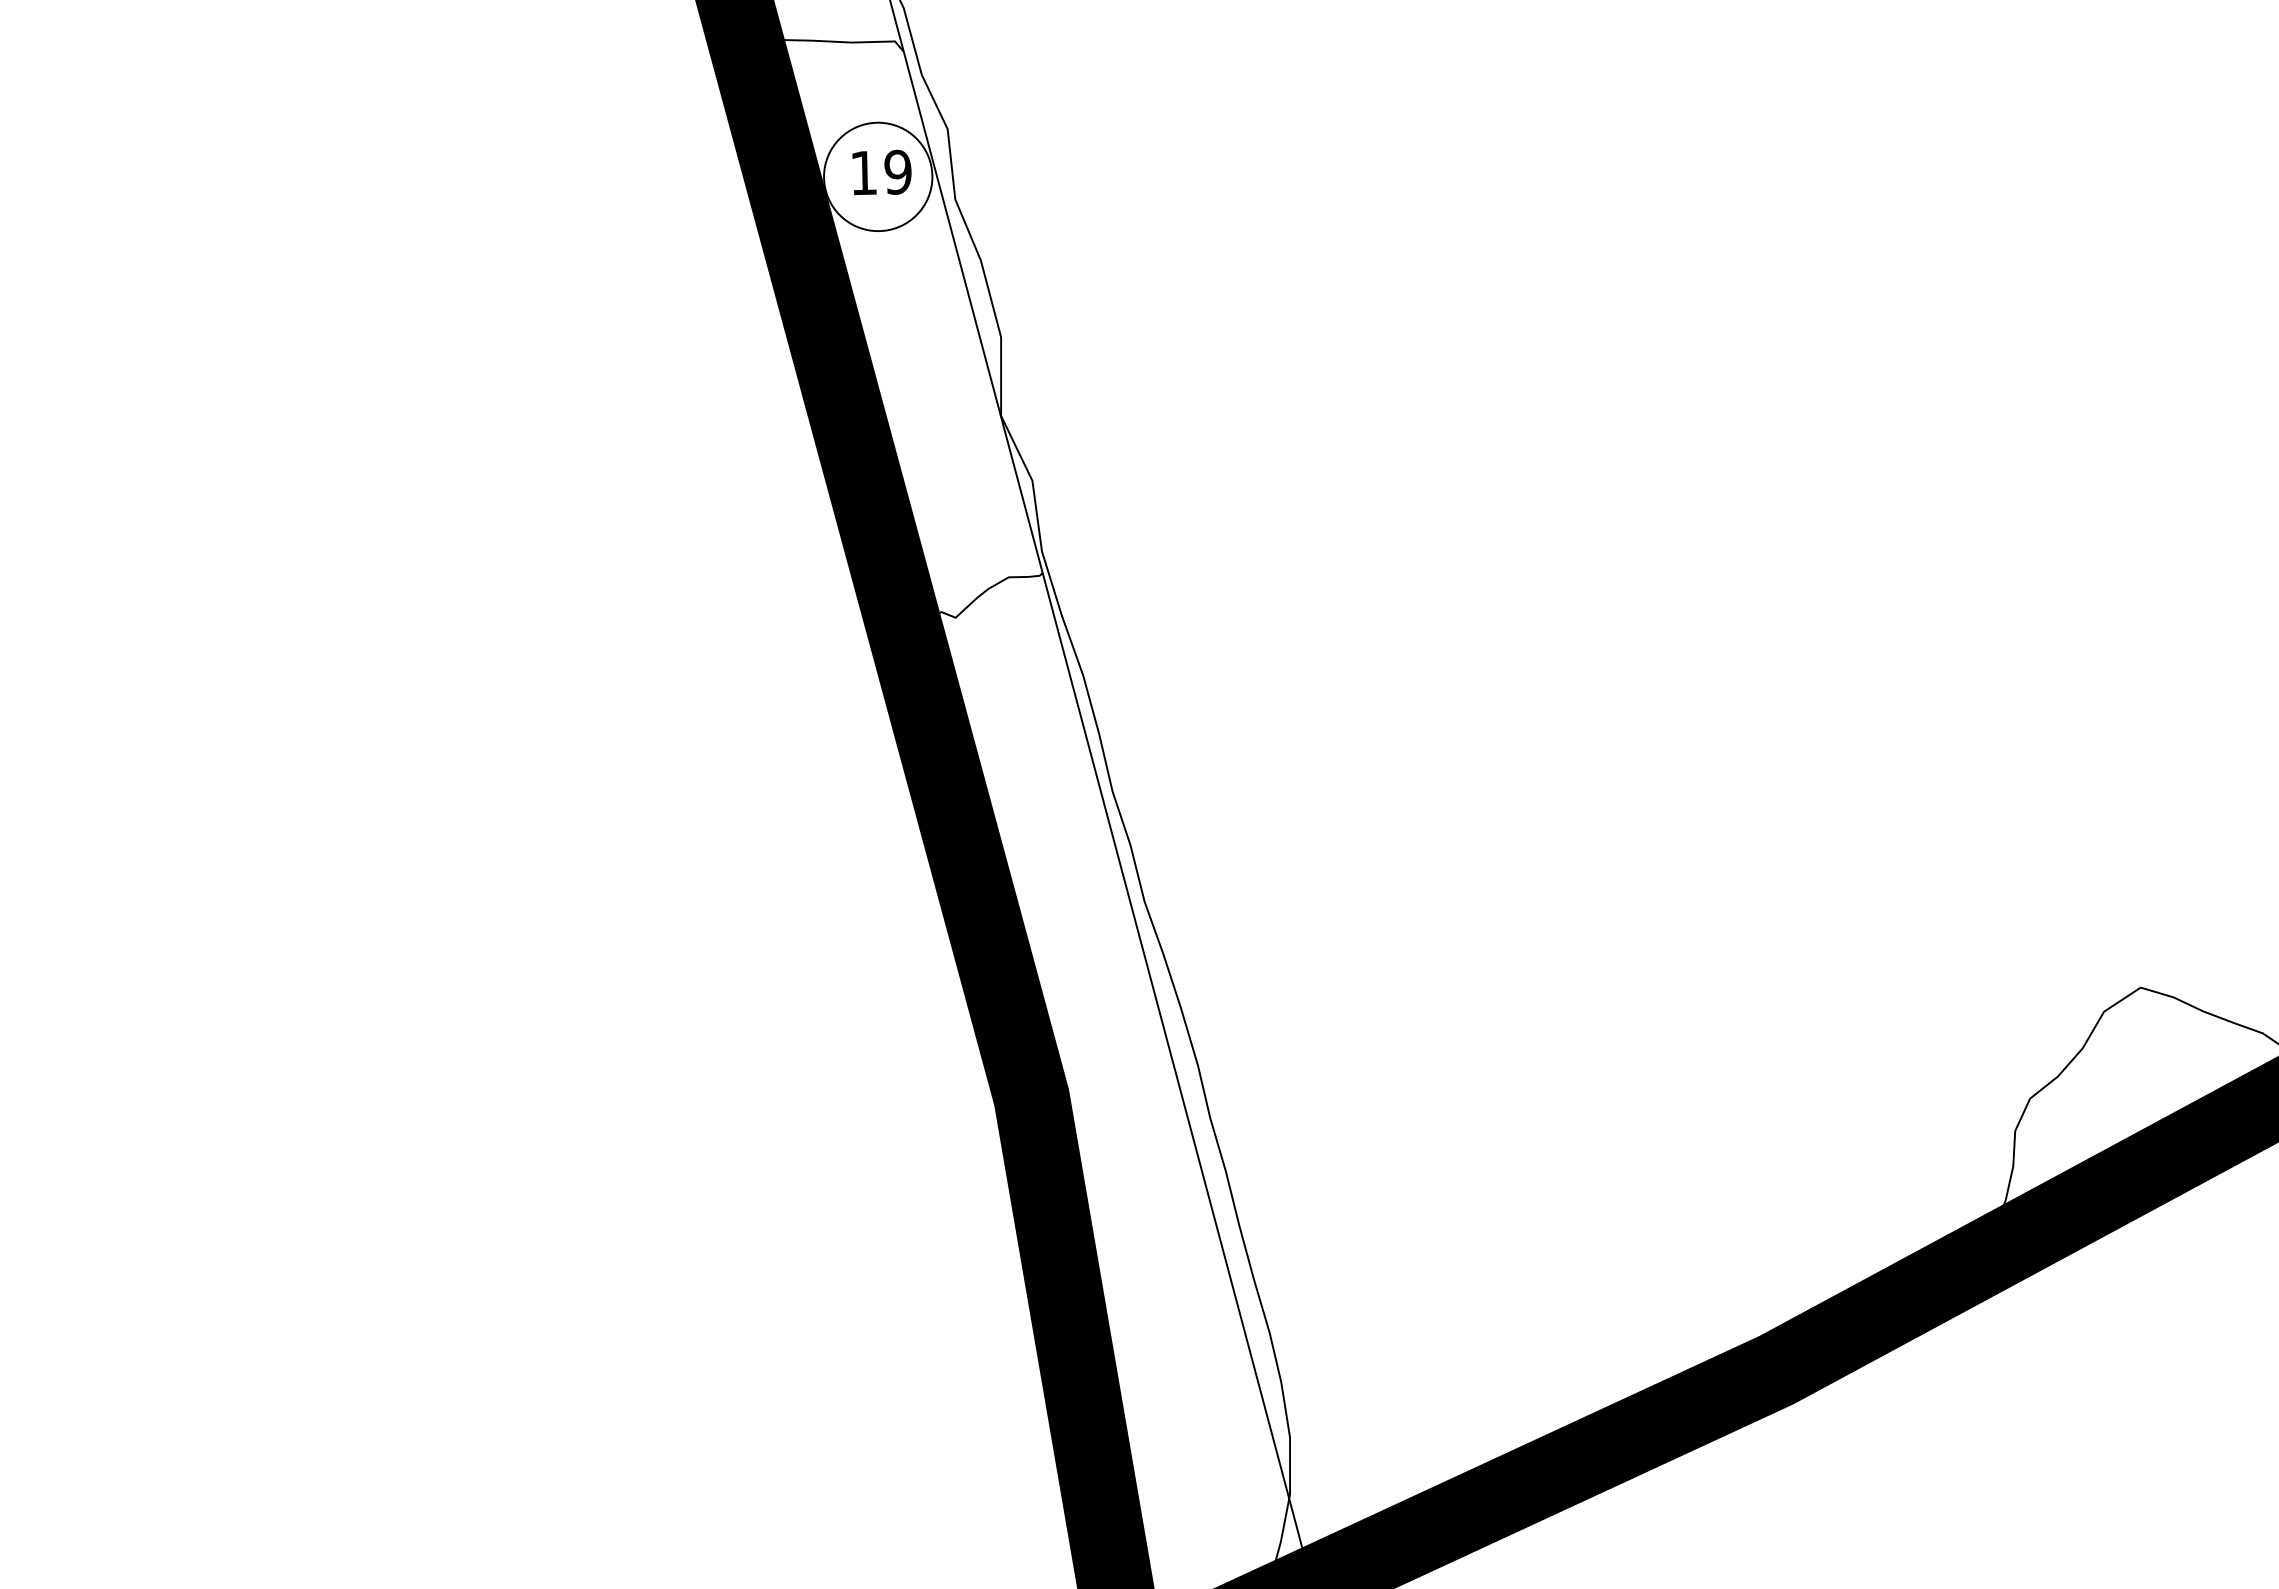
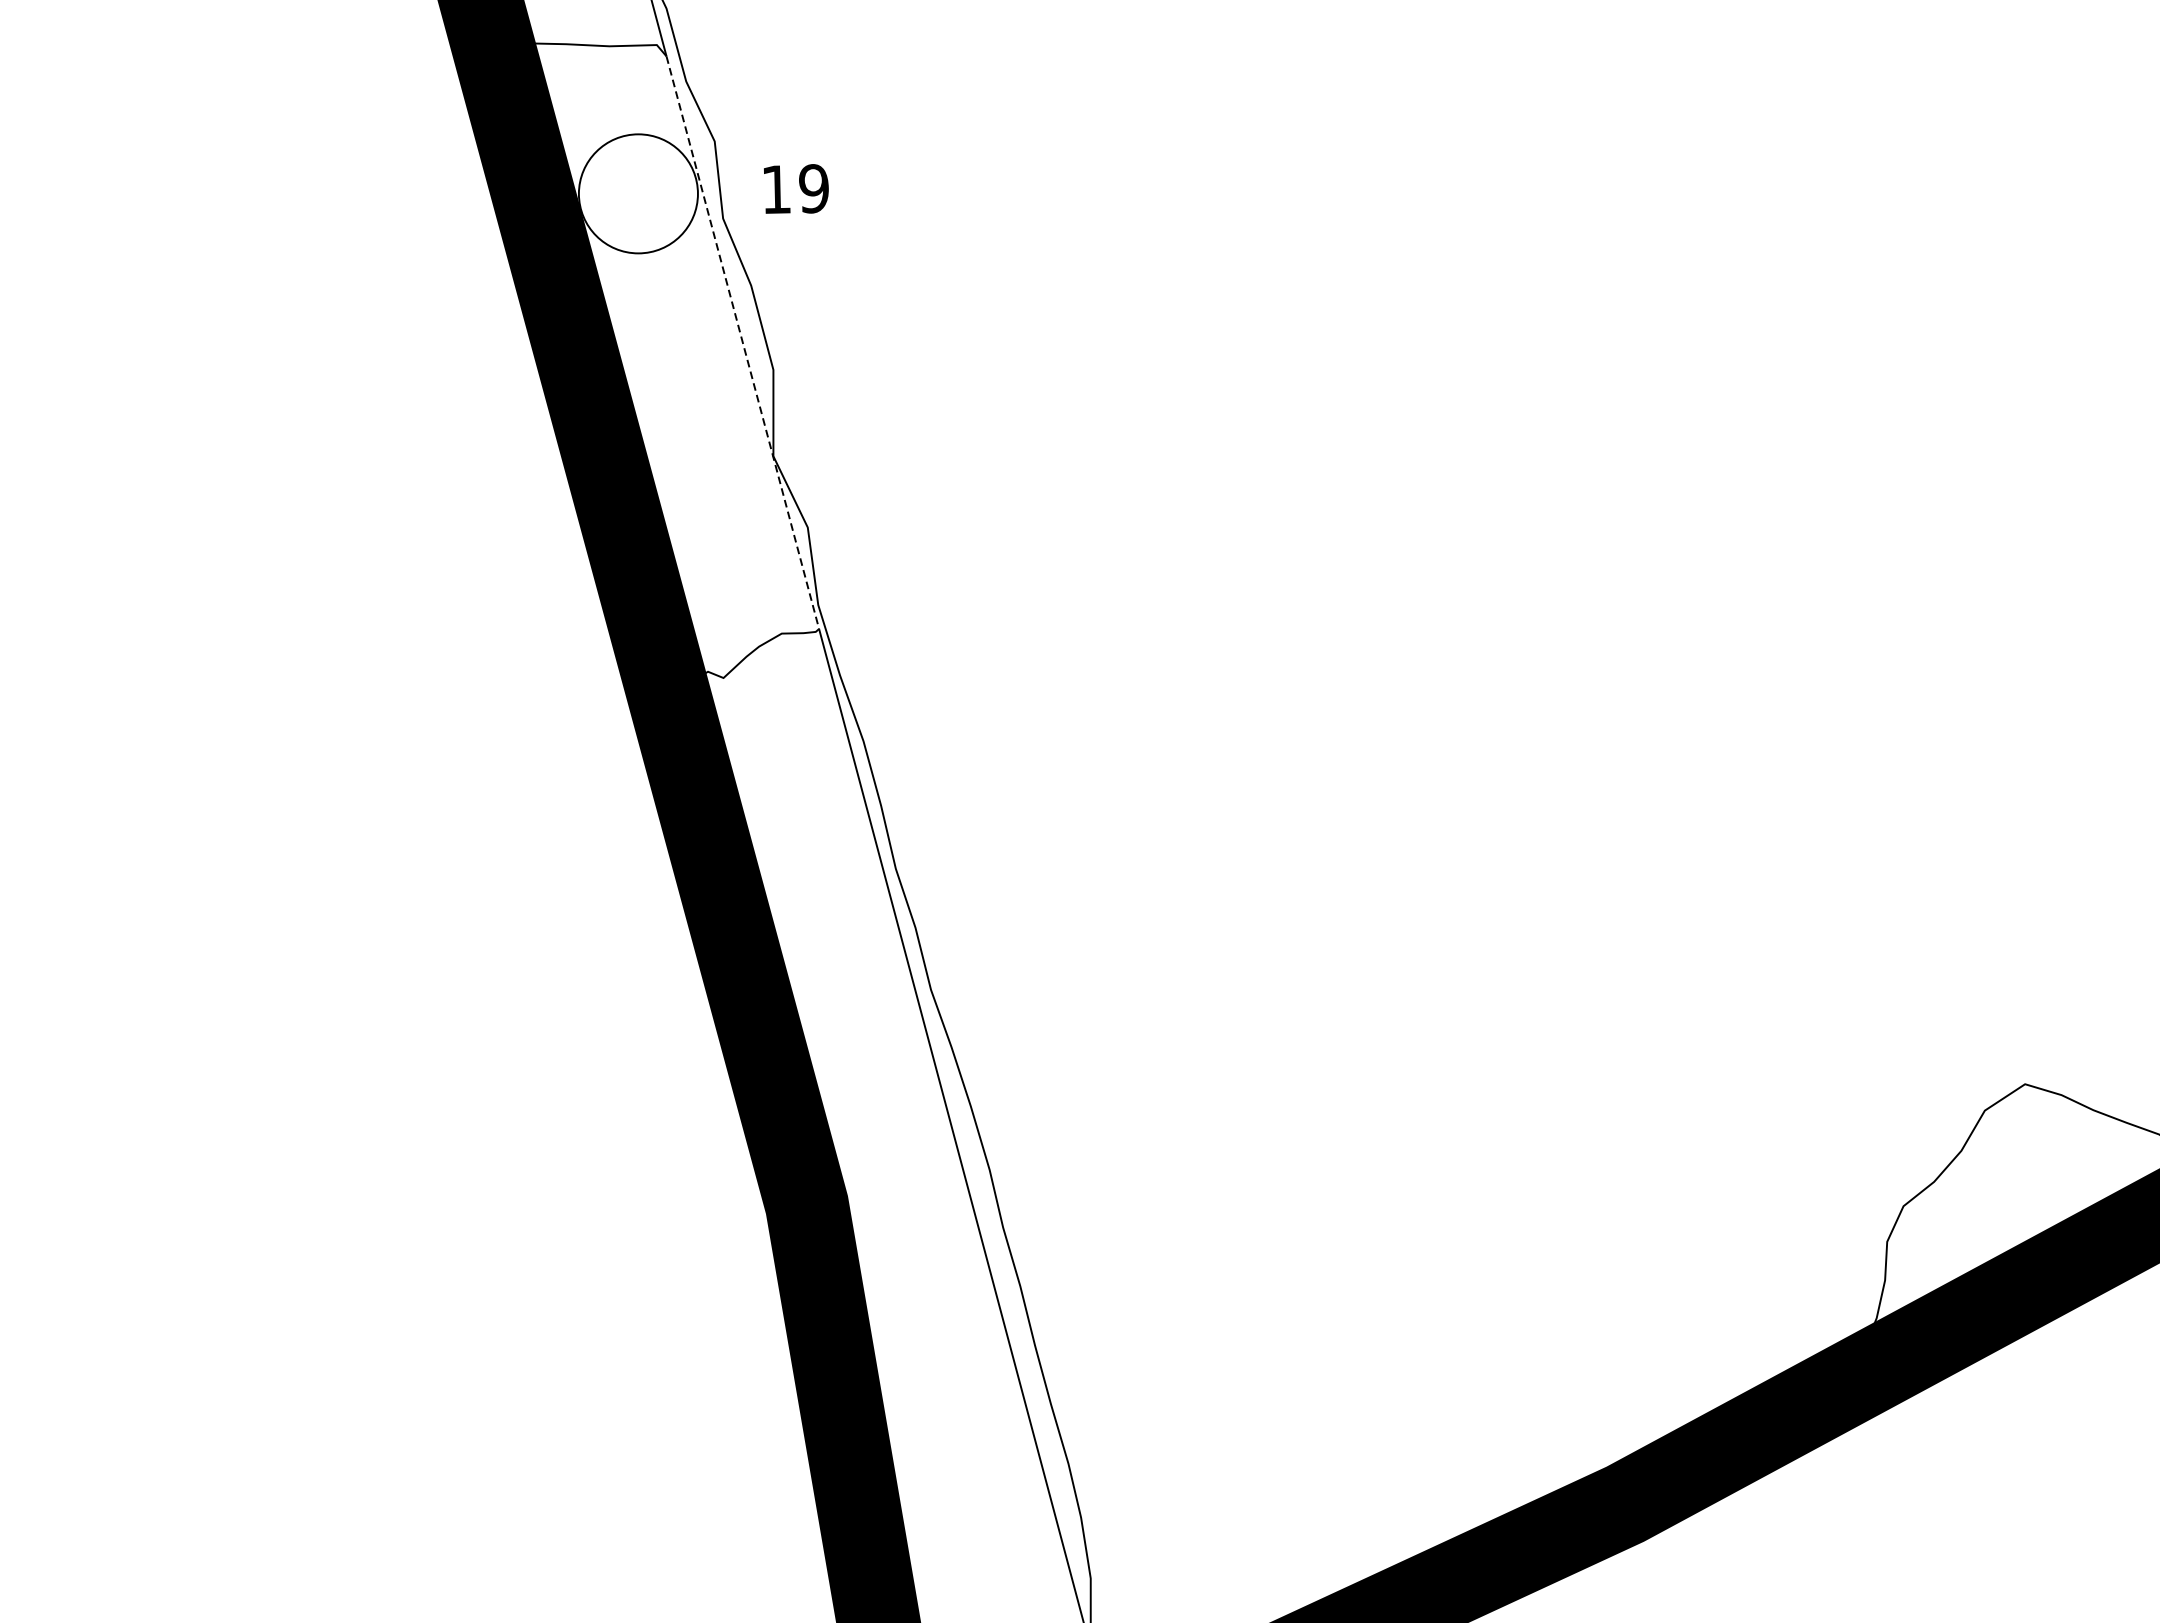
text: (881, 171) -> (795, 187), moved
line: (973, 312) -> (743, 342), solid -> dashed

